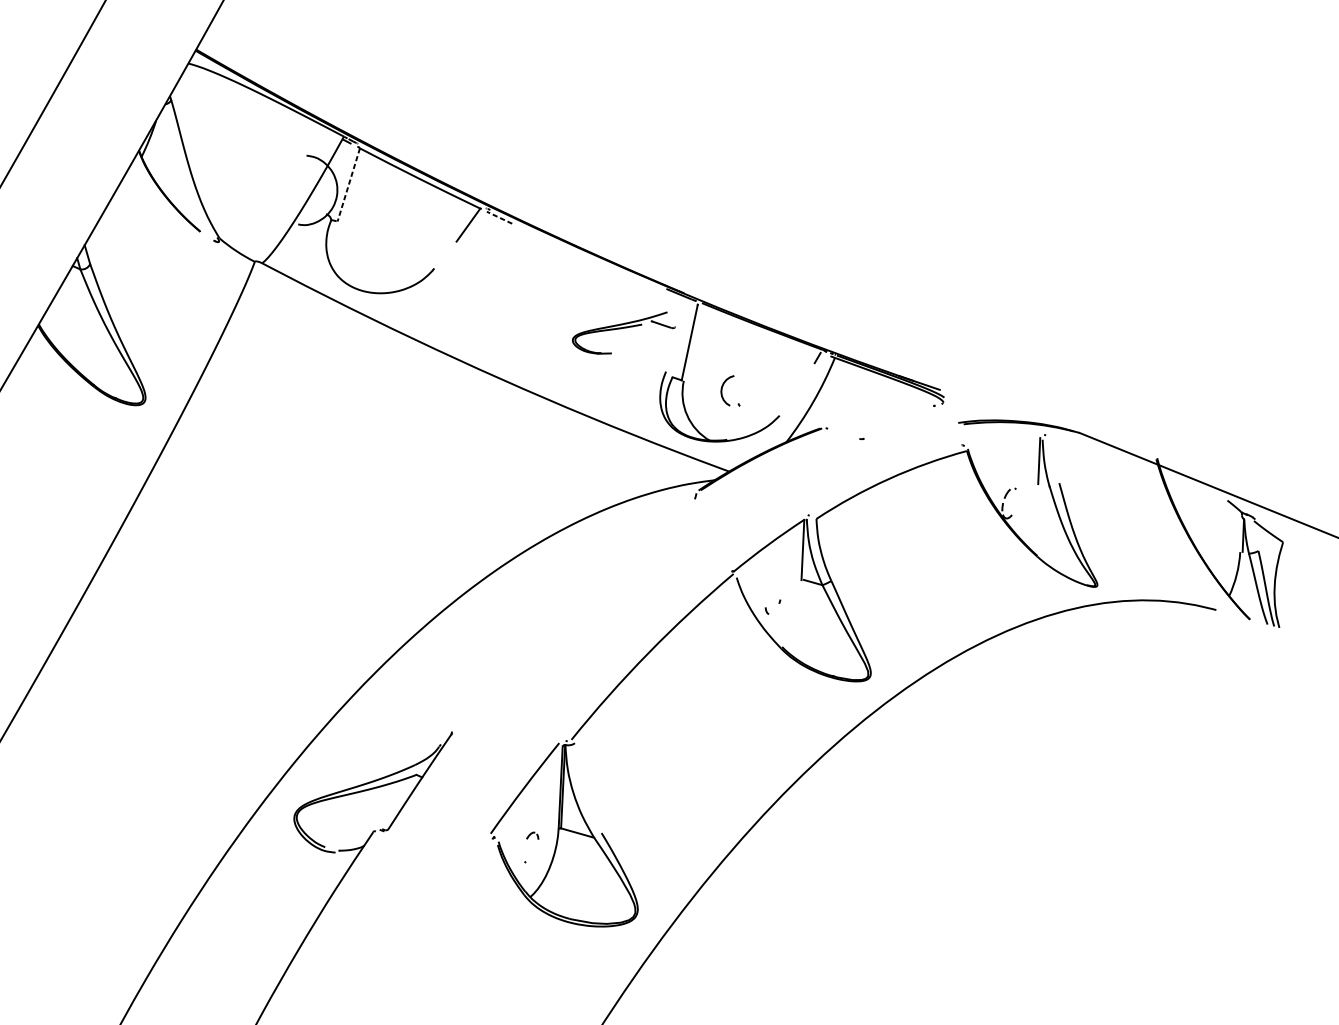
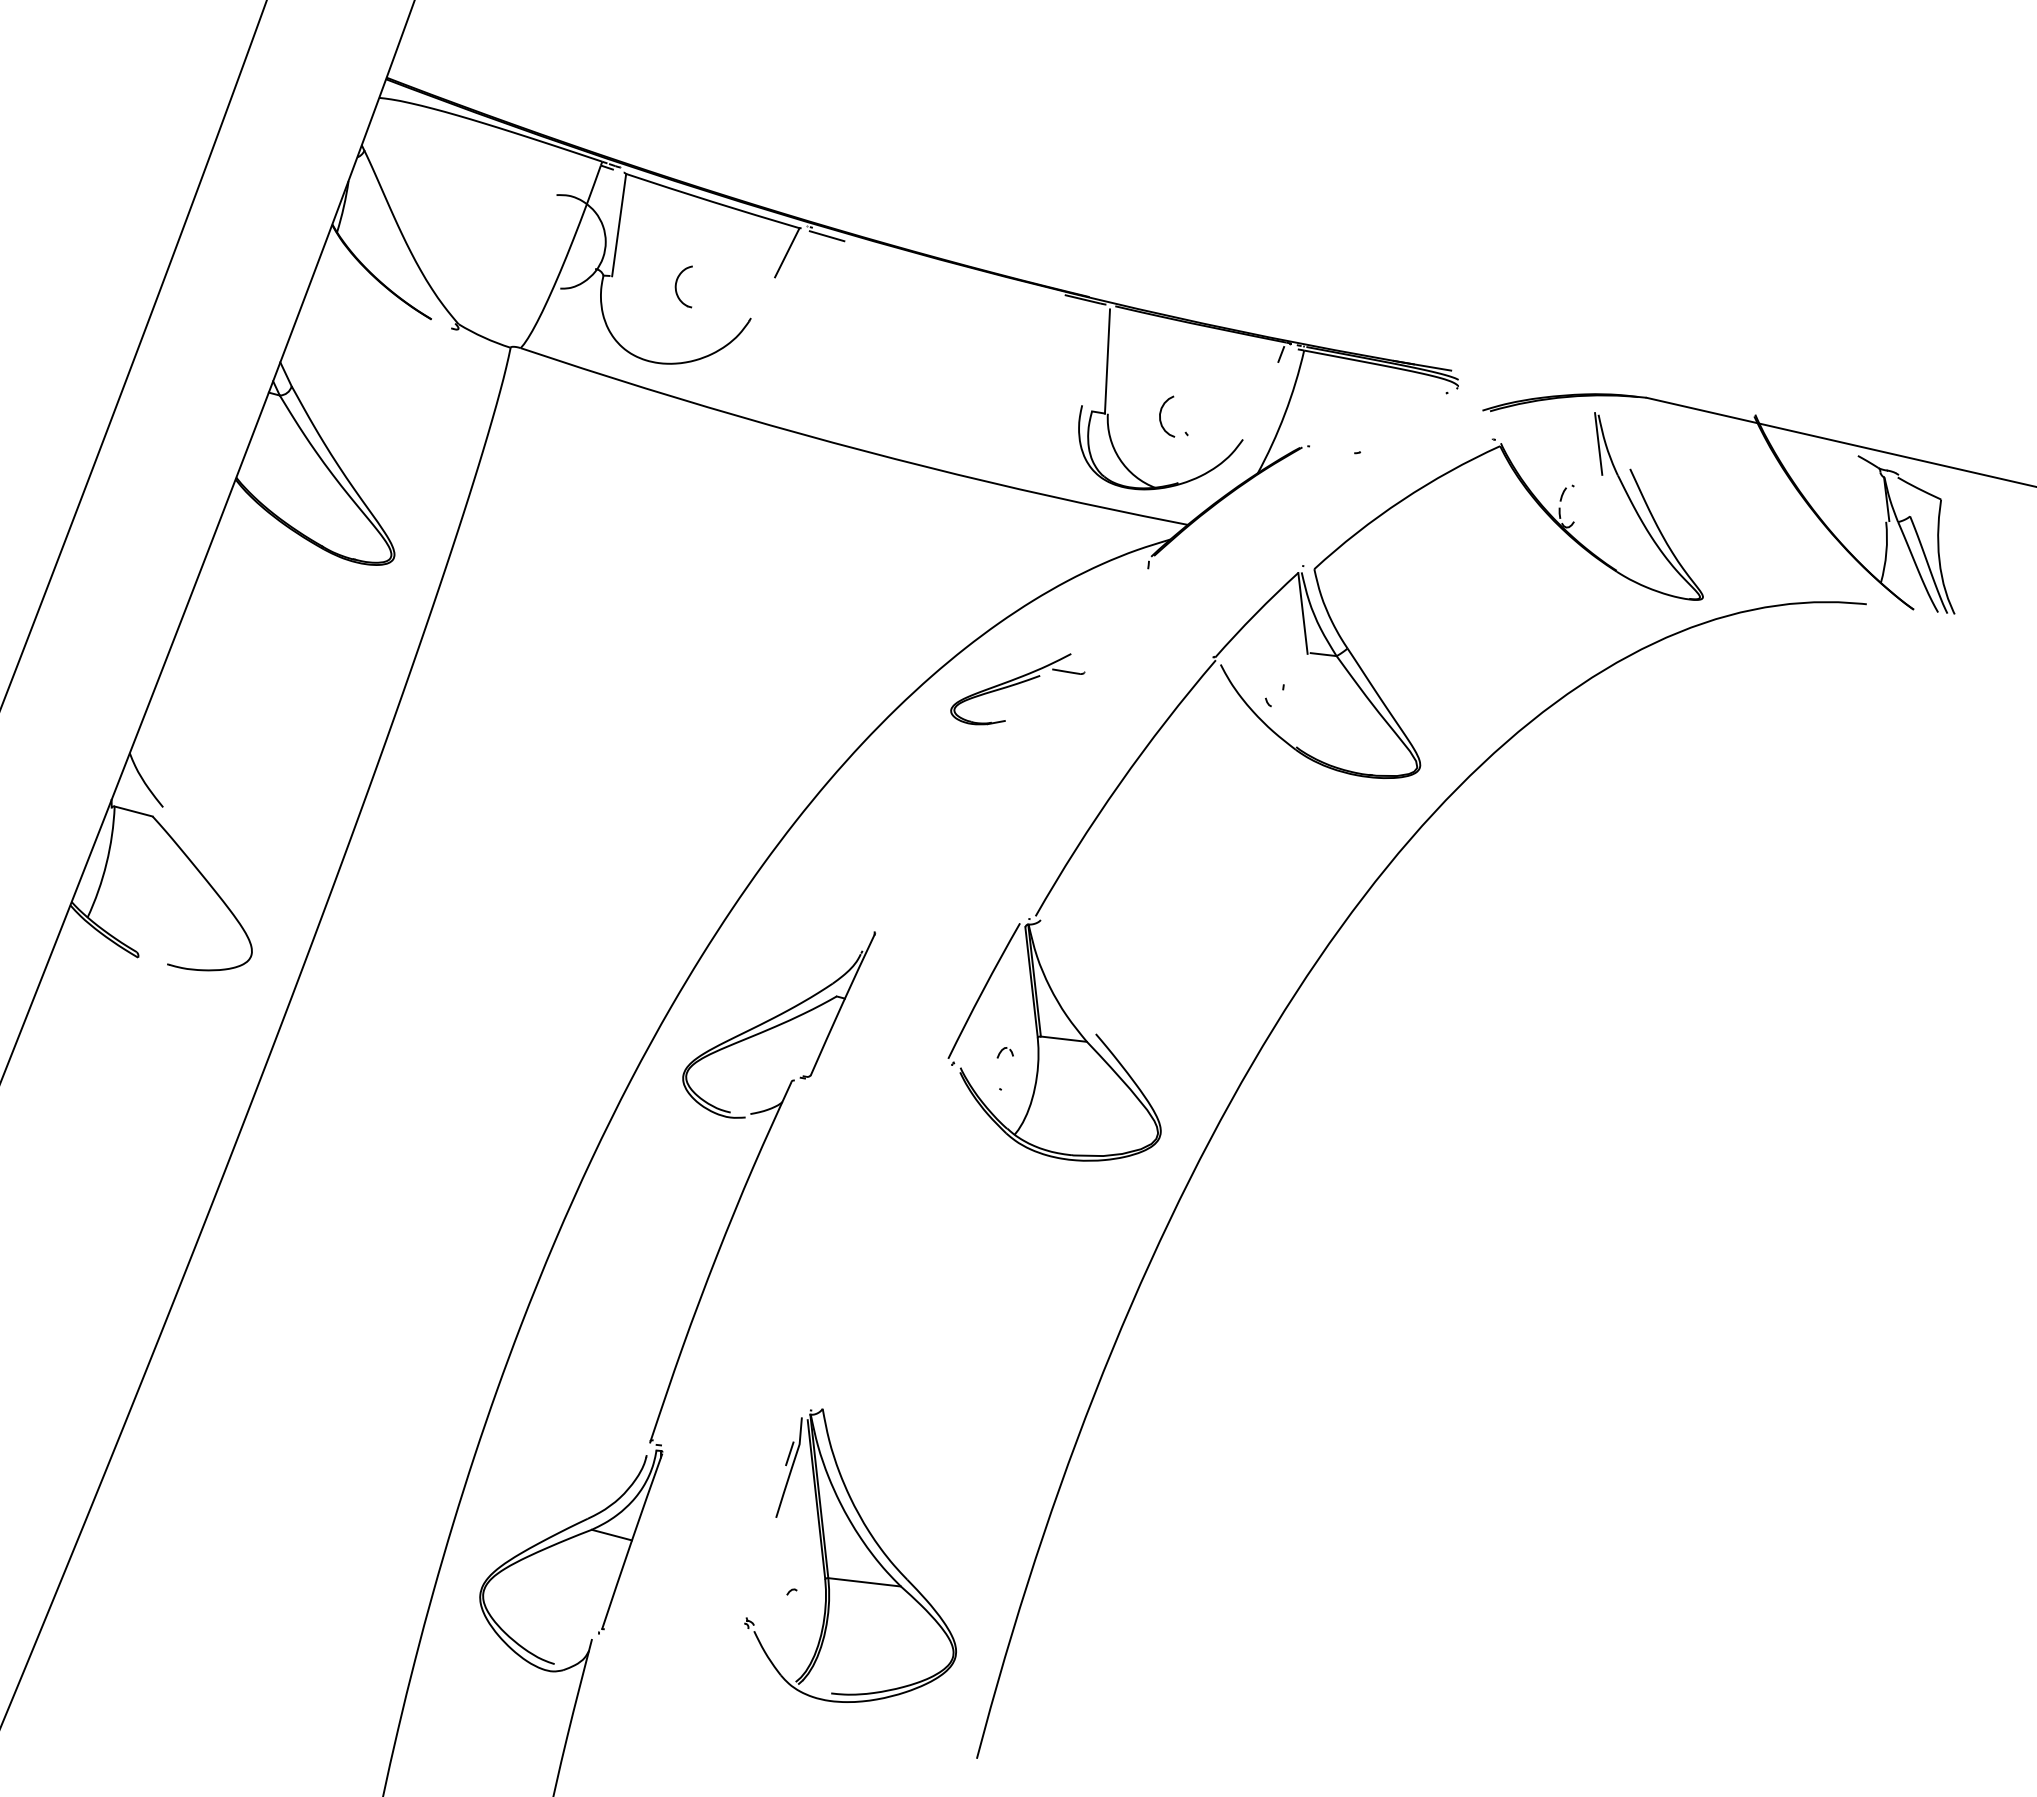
line: (348, 185) -> (619, 225), dashed -> solid
line: (499, 217) -> (827, 236), dashed -> solid
part: (383, 236) -> (676, 286), added
part: (623, 331) -> (1017, 689), moved

